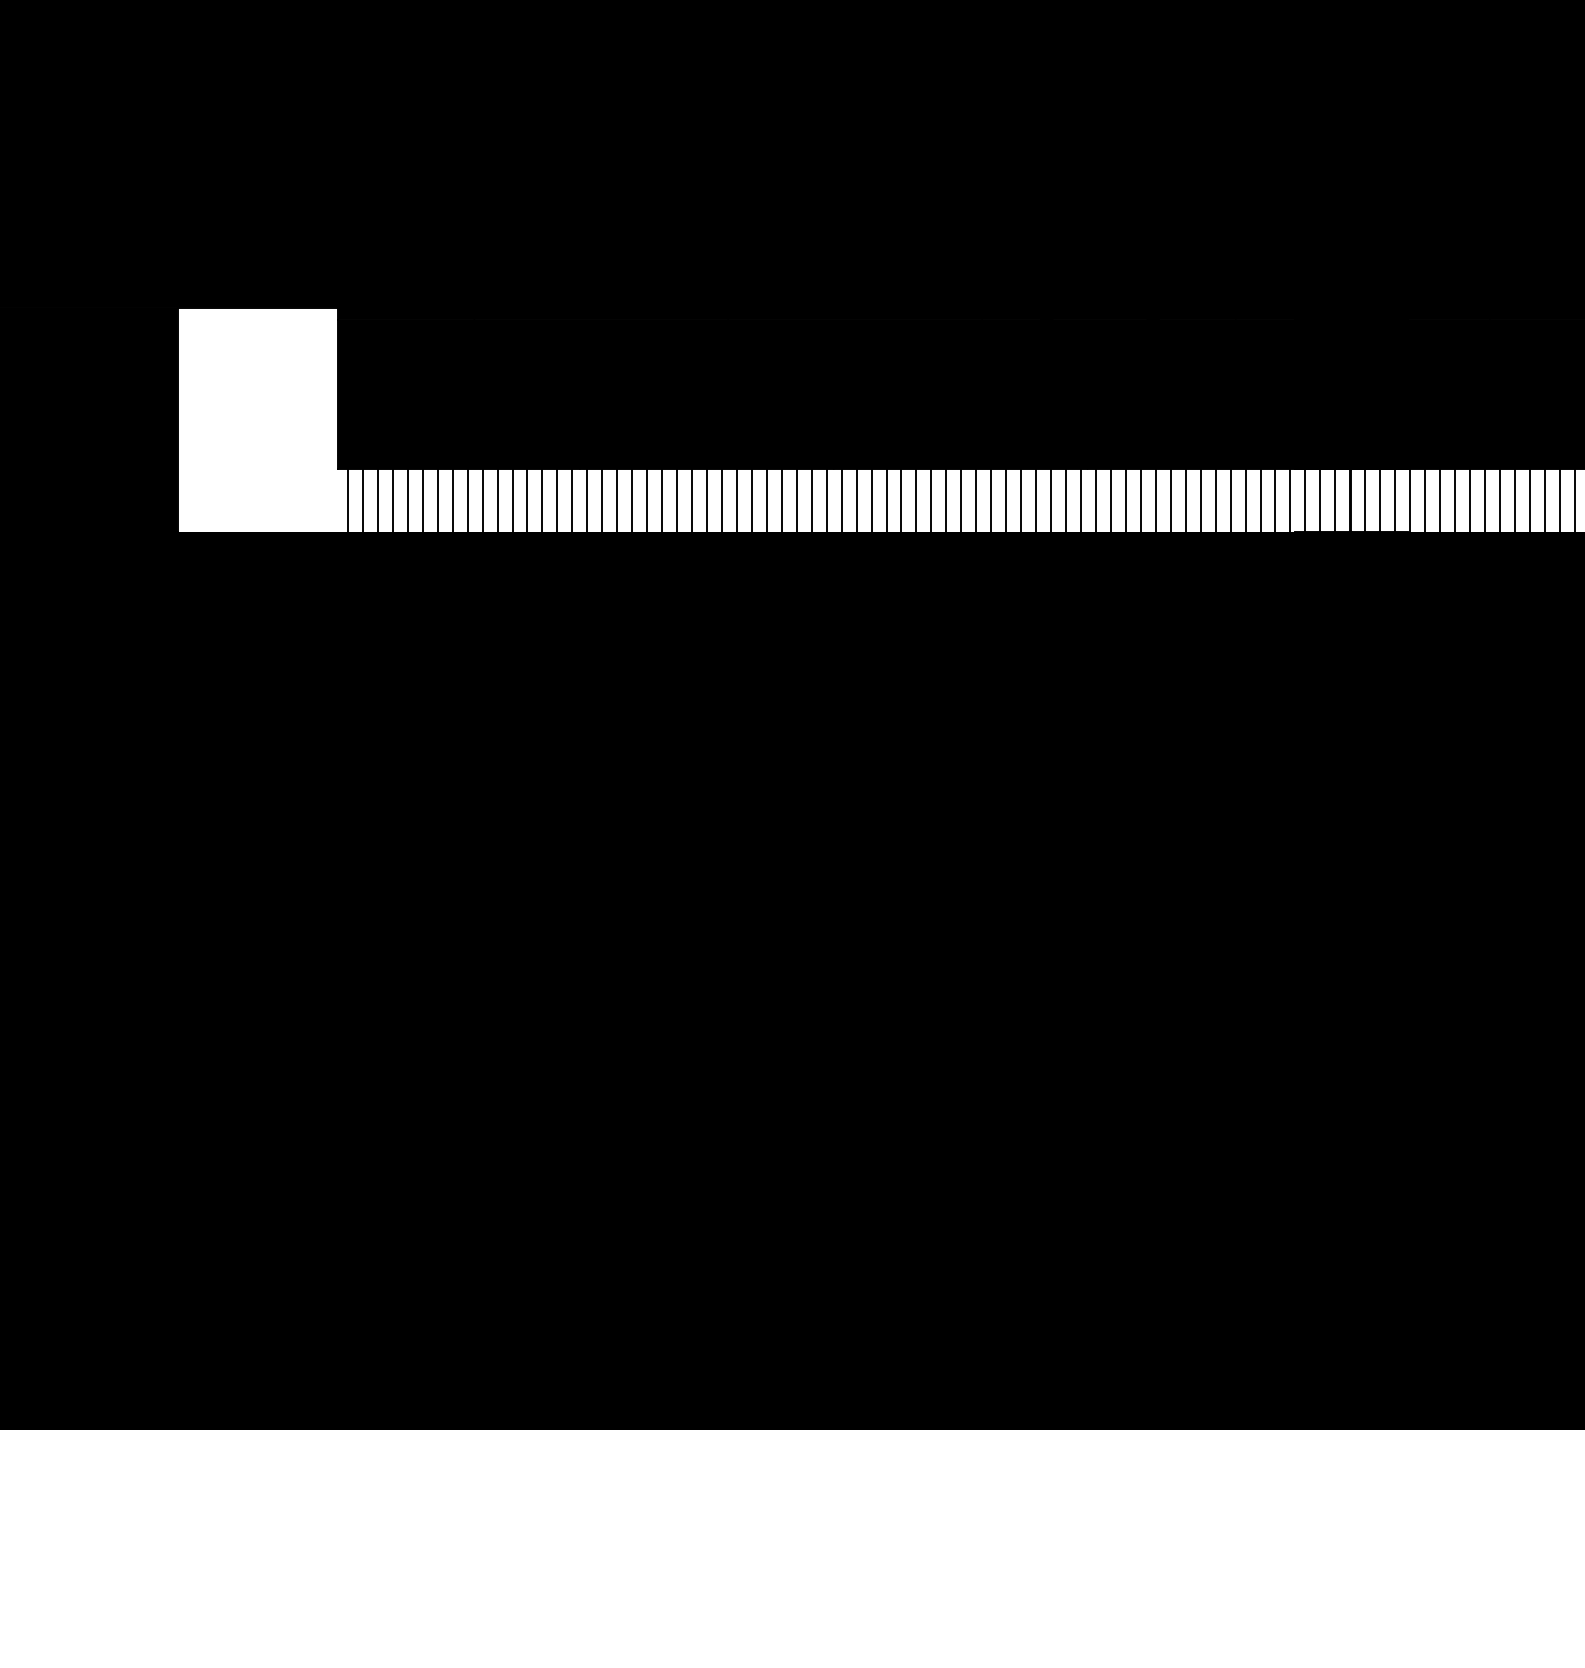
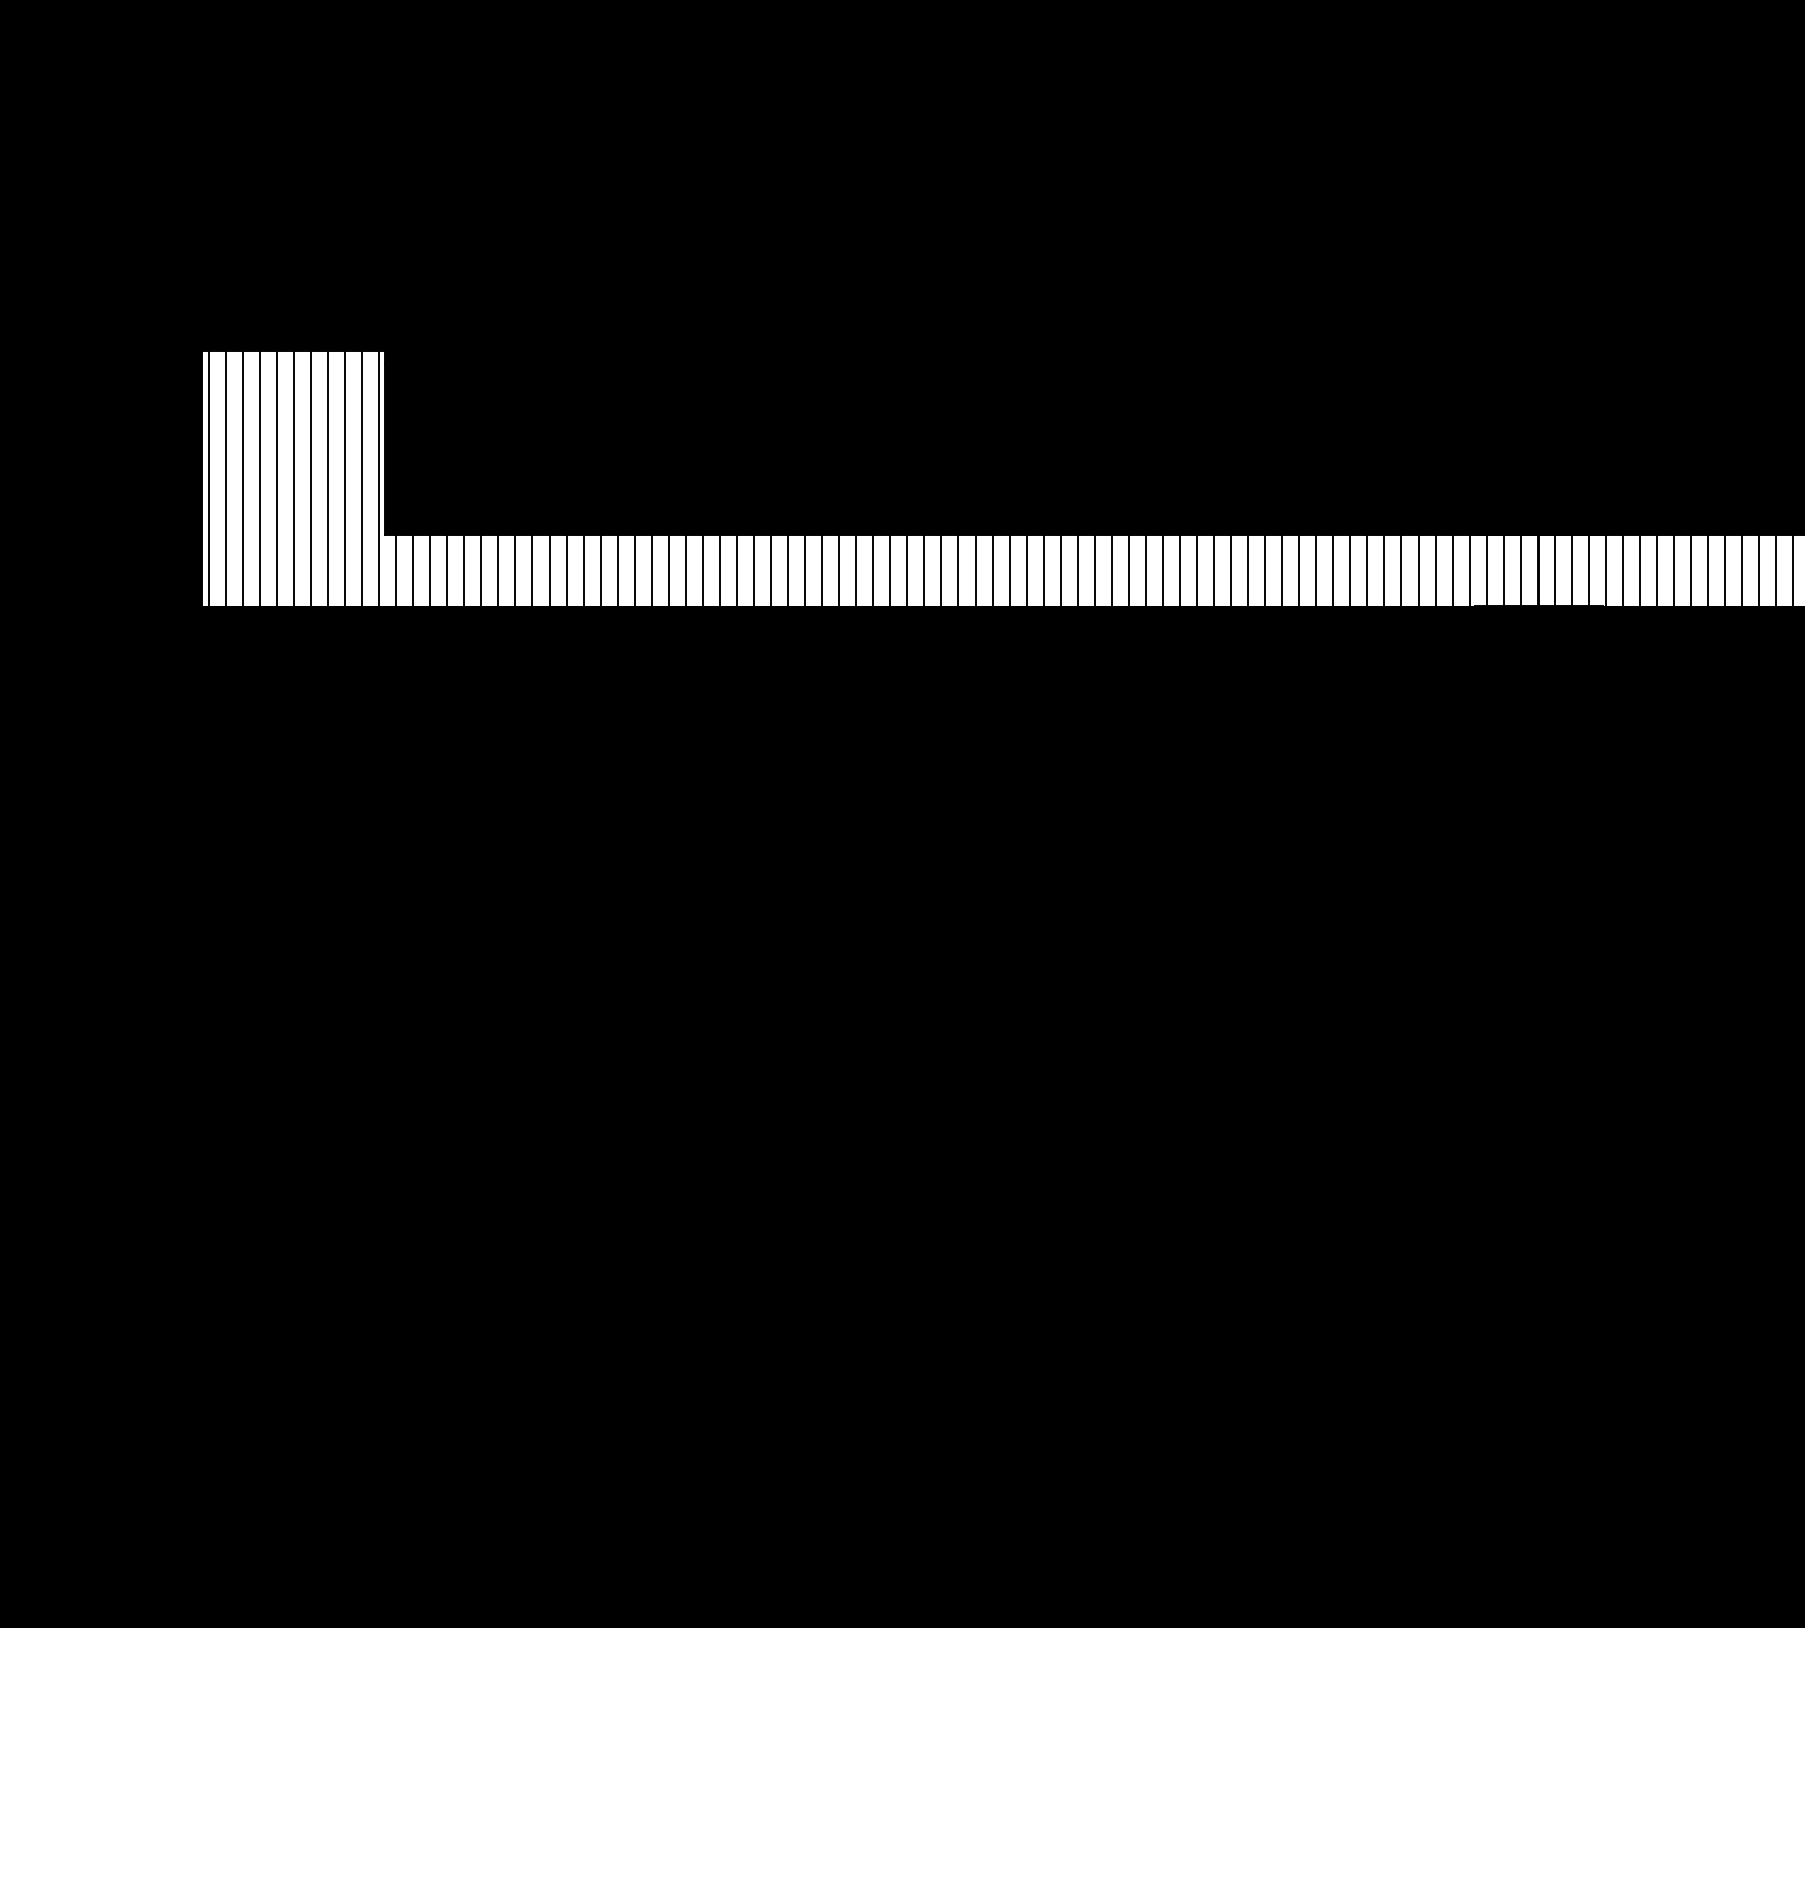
hatch: (257, 420) -> (293, 478), added

